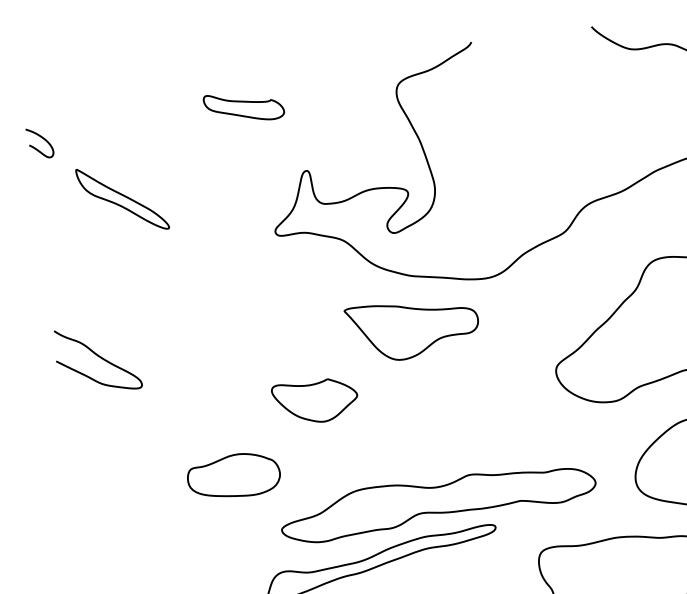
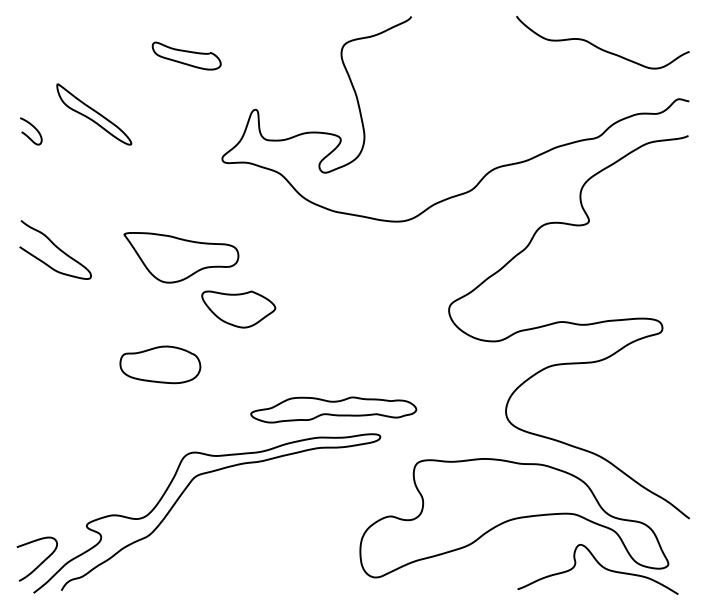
part: (243, 106) -> (186, 55), moved
curve: (43, 139) -> (34, 128), moved
part: (413, 329) -> (181, 257), moved
part: (438, 502) -> (333, 409), size x0.6

